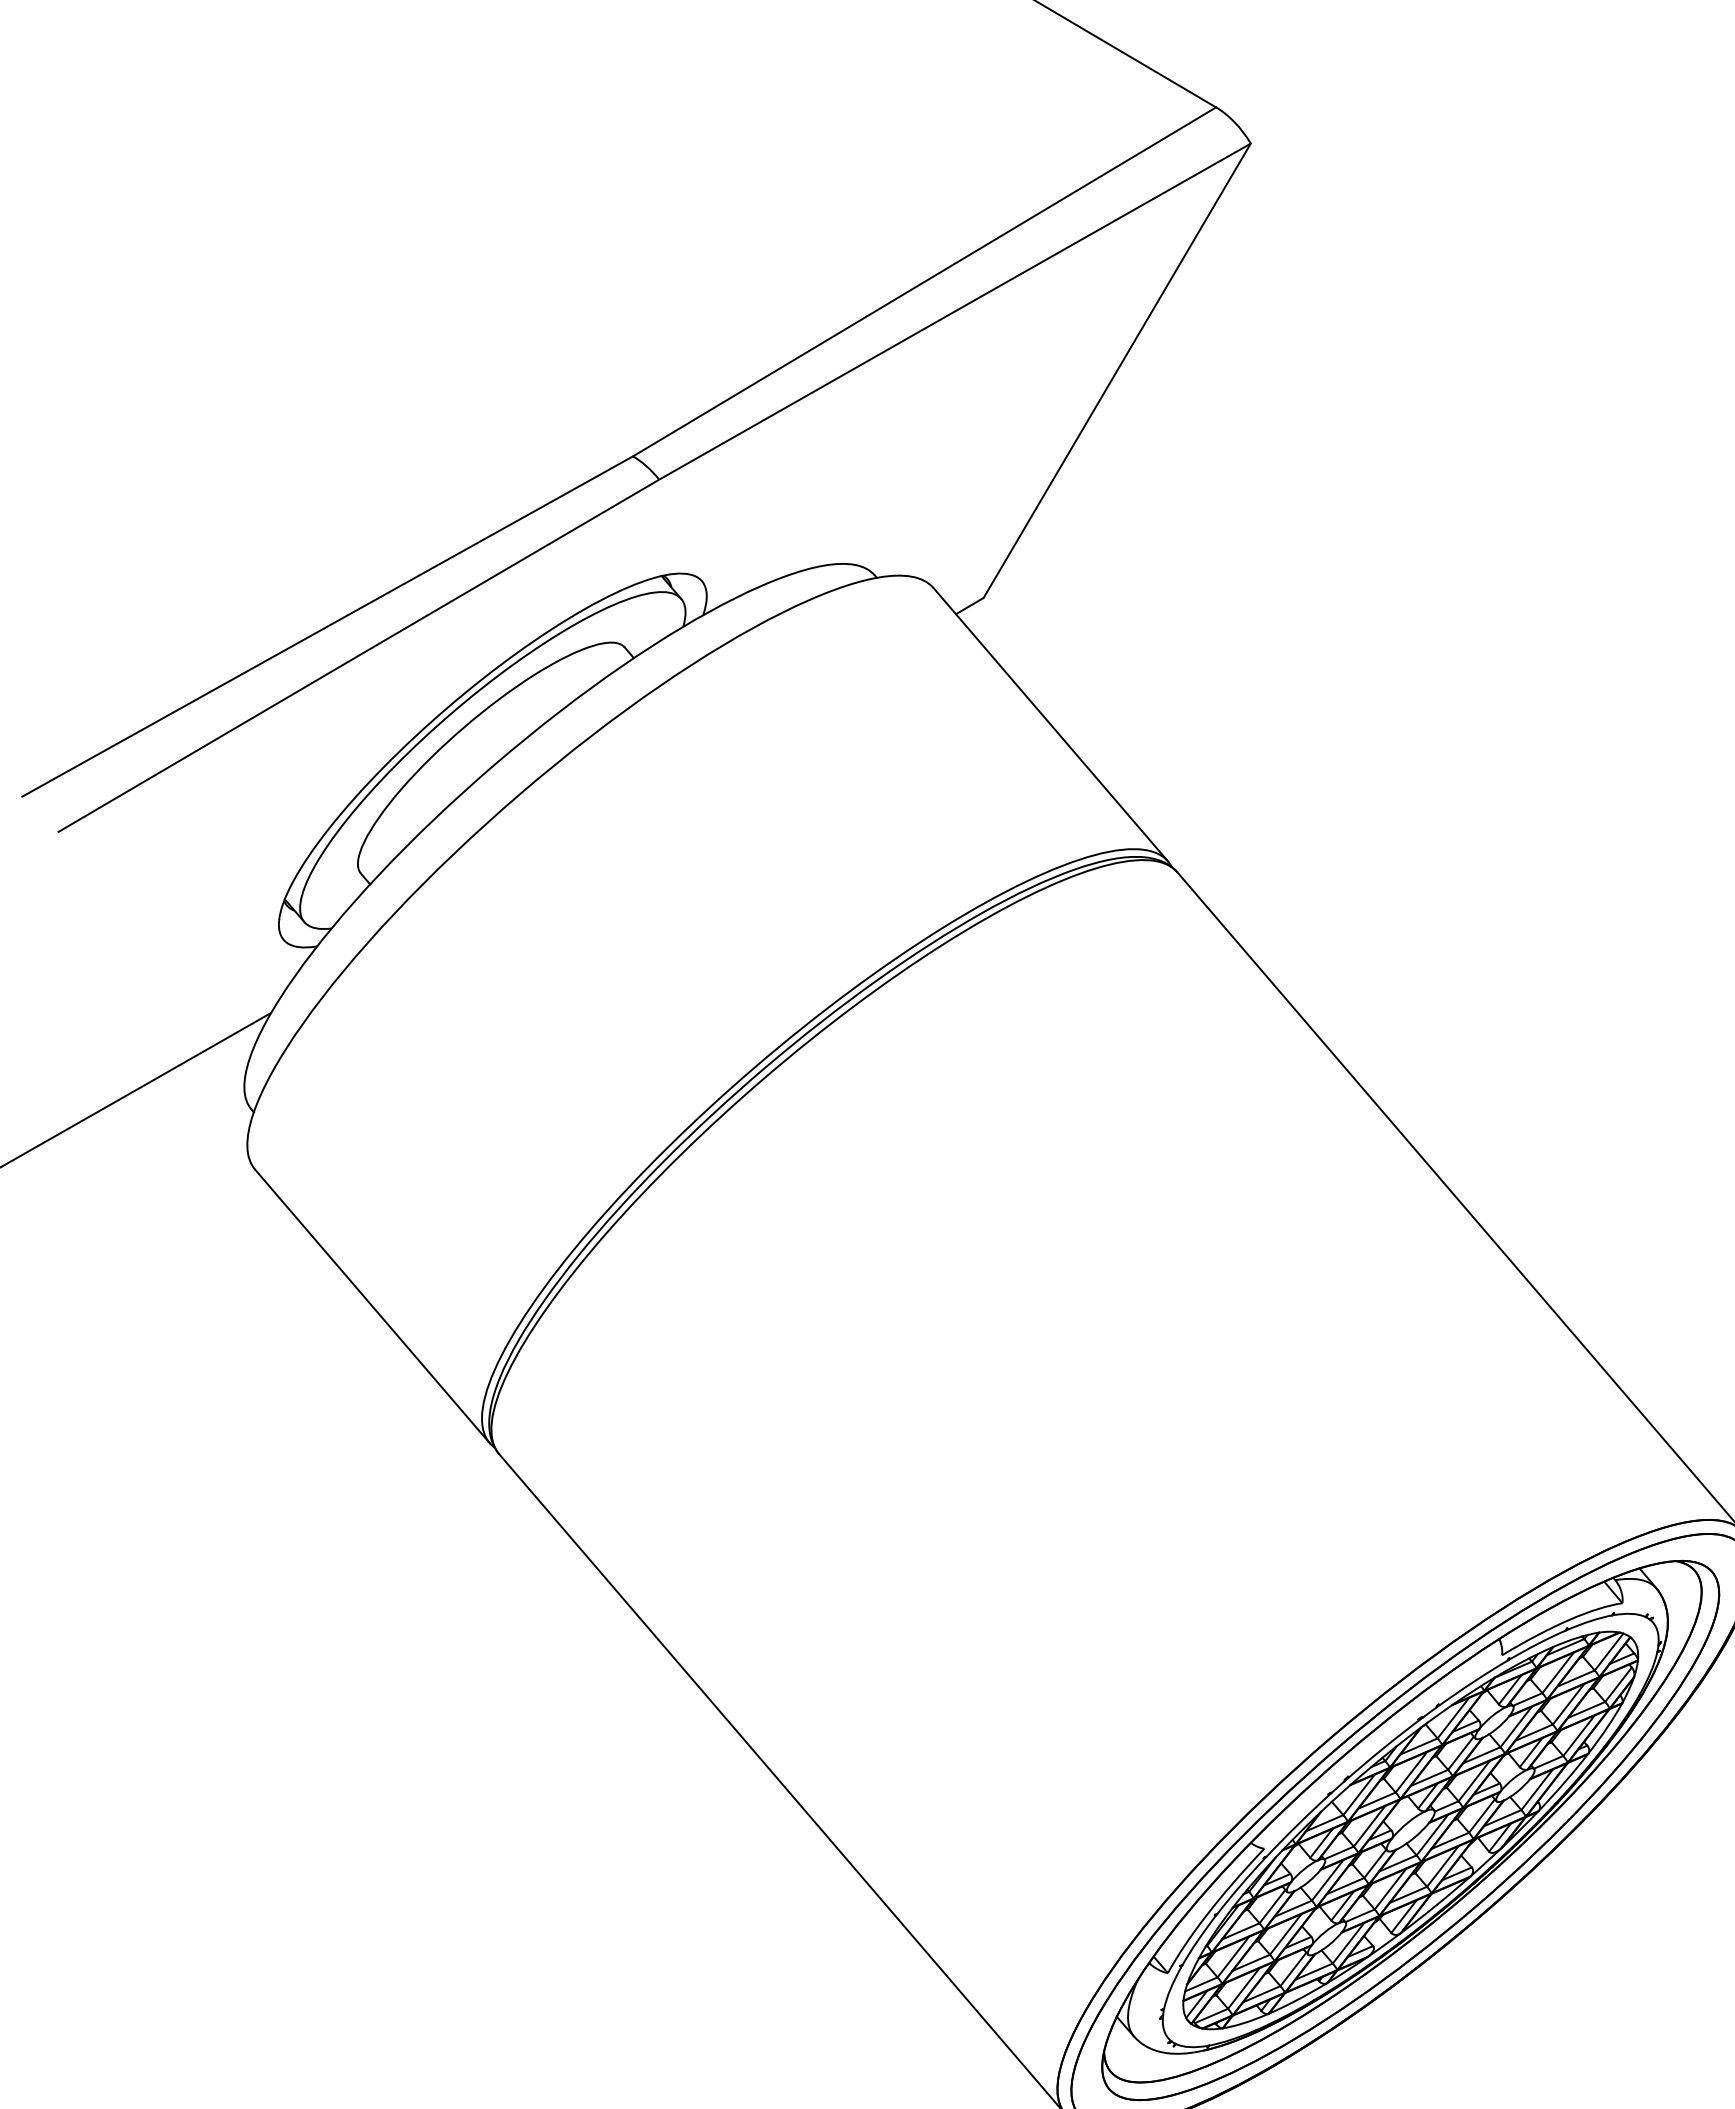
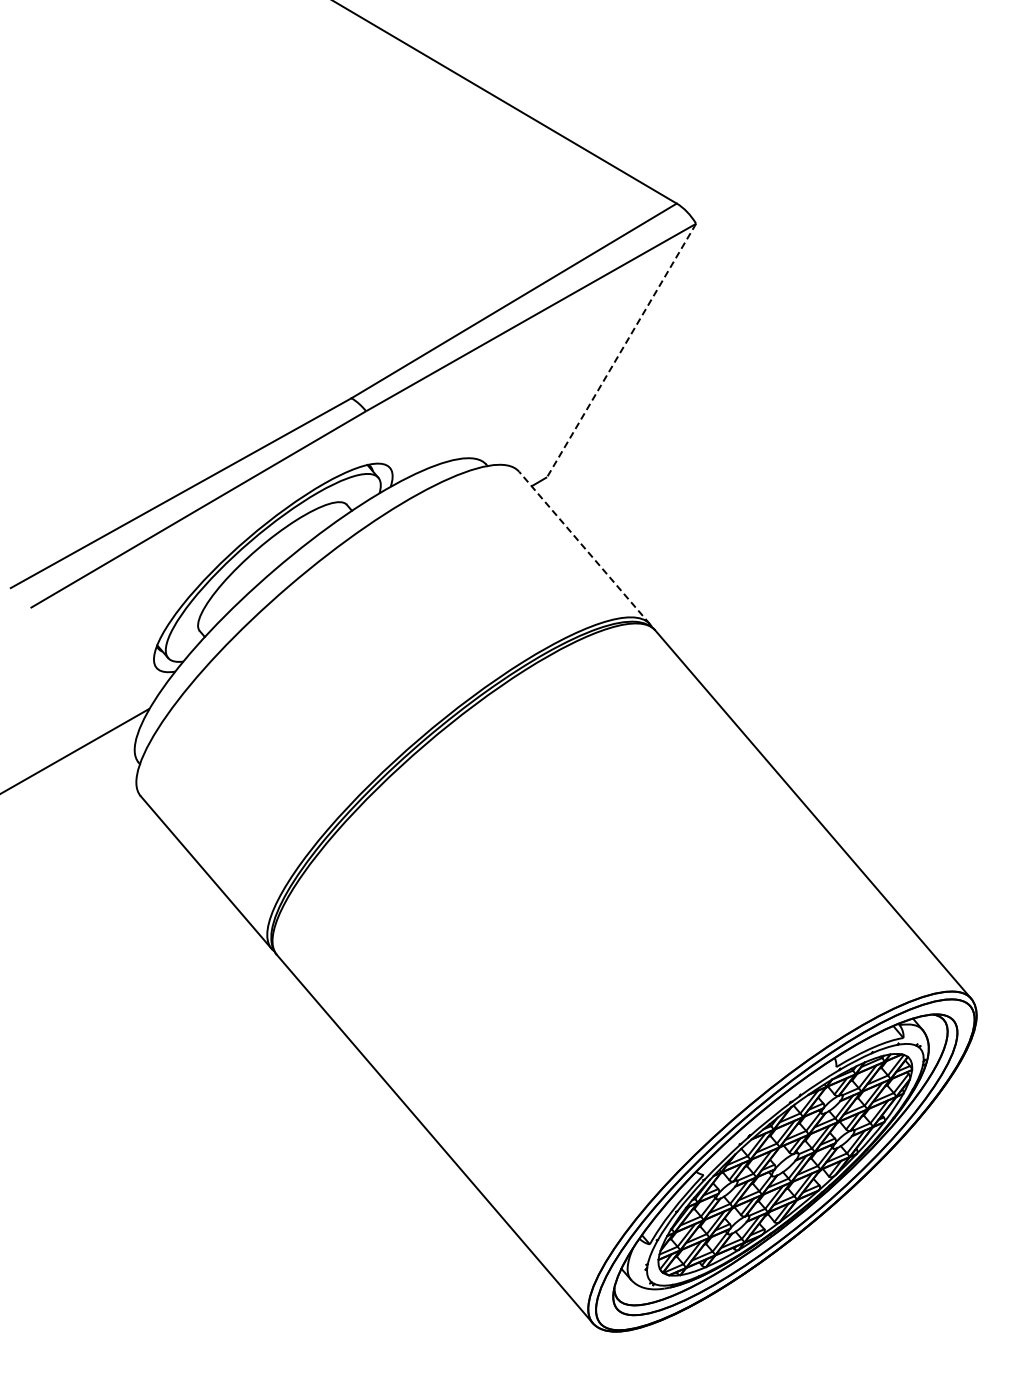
line: (1117, 370) -> (621, 350), solid -> dashed
line: (1050, 723) -> (584, 547), solid -> dashed

